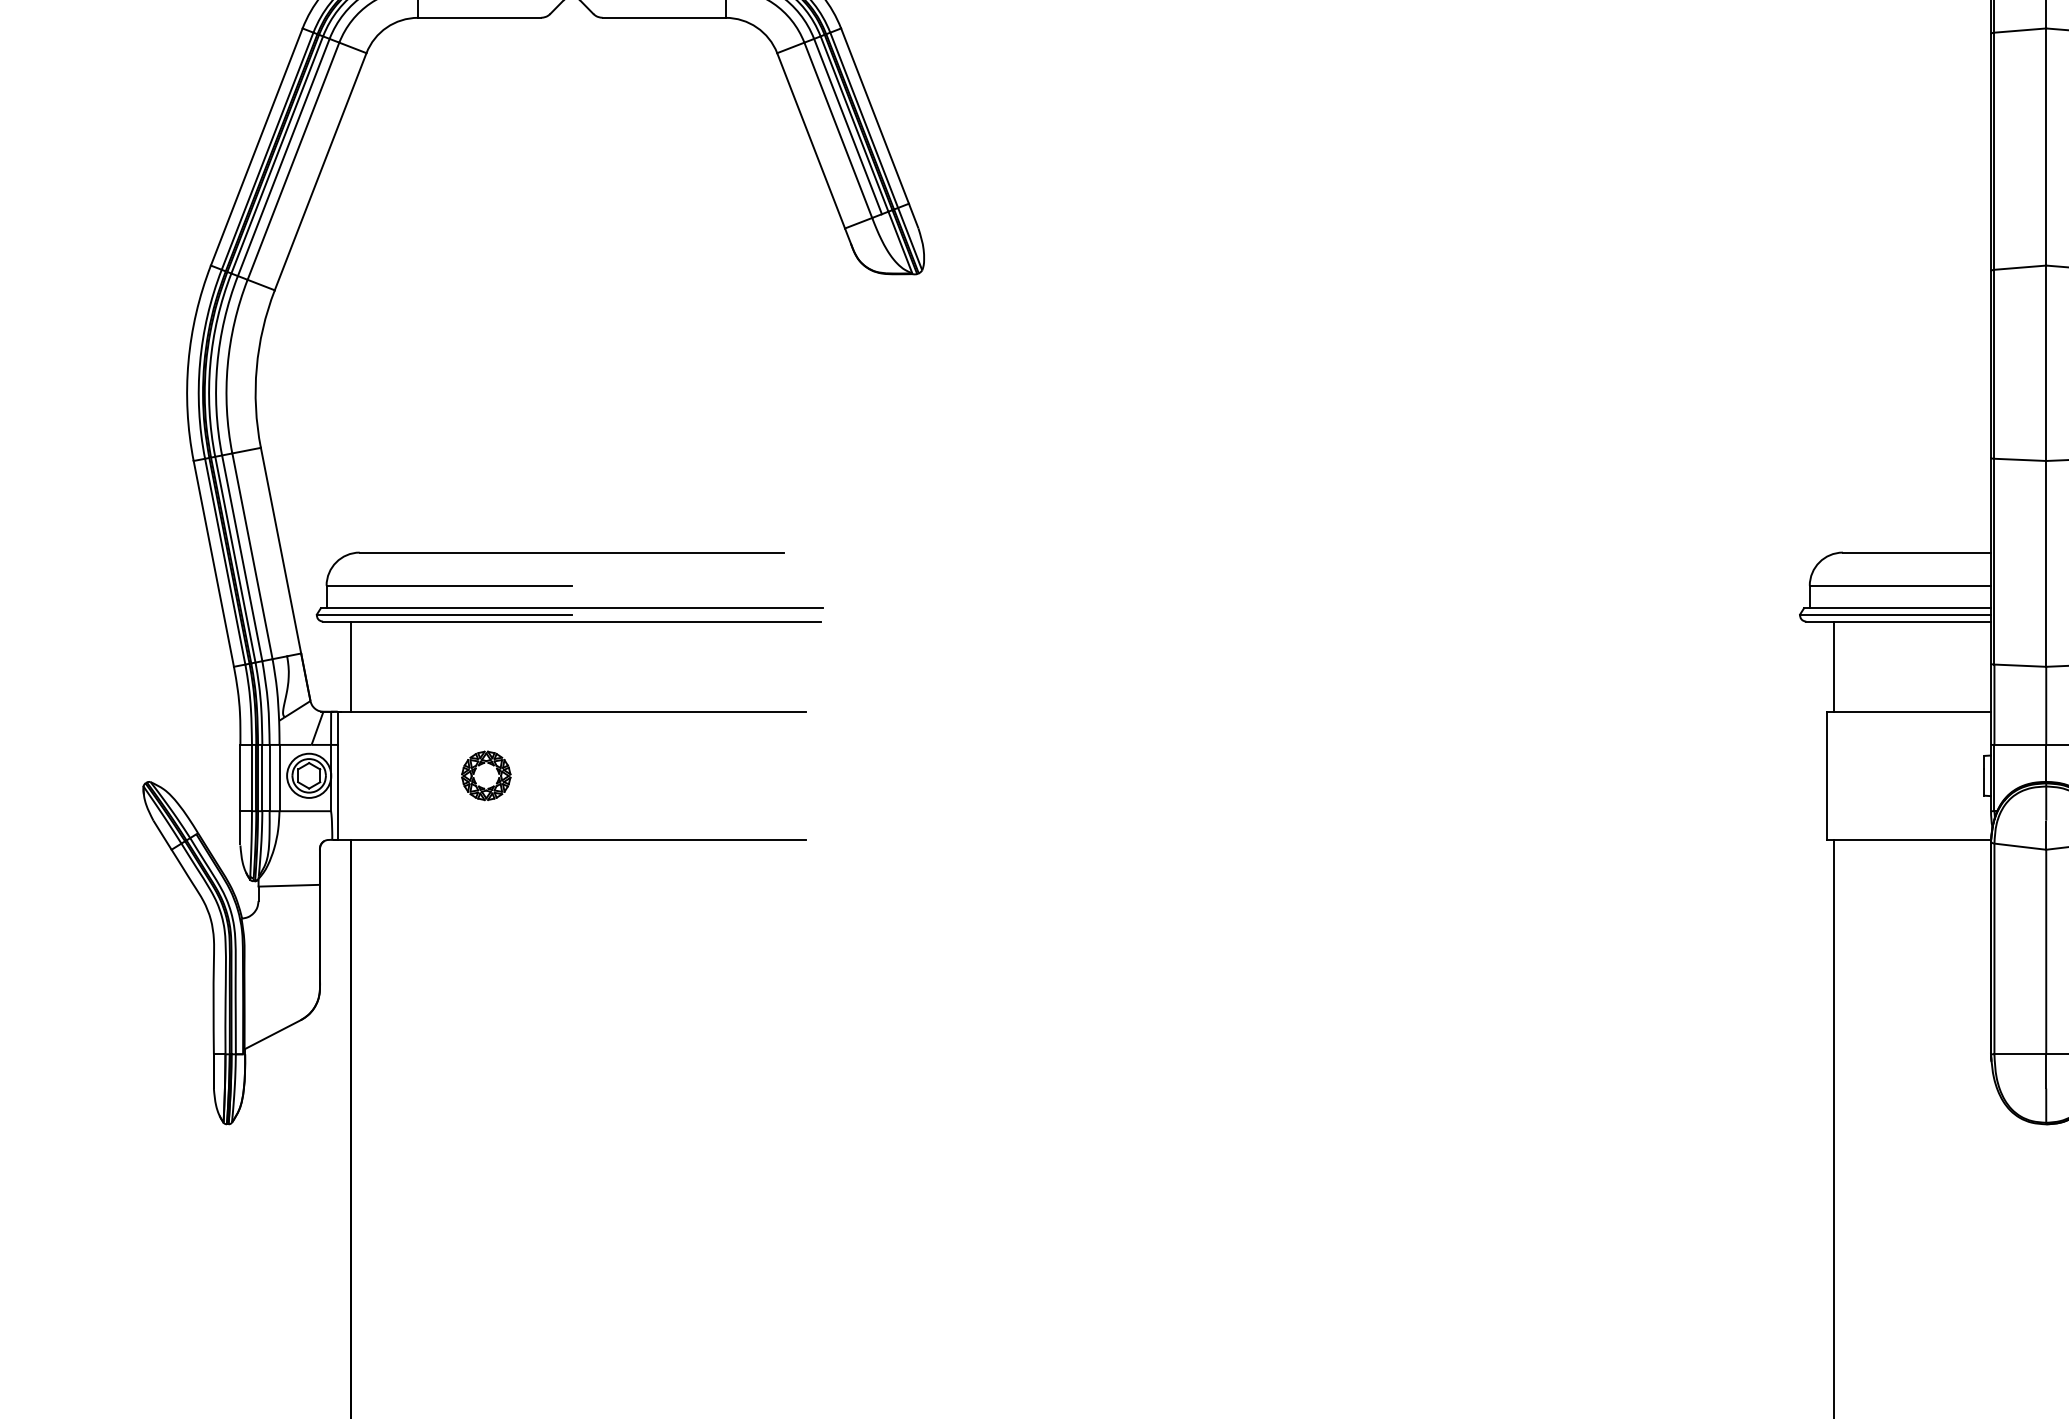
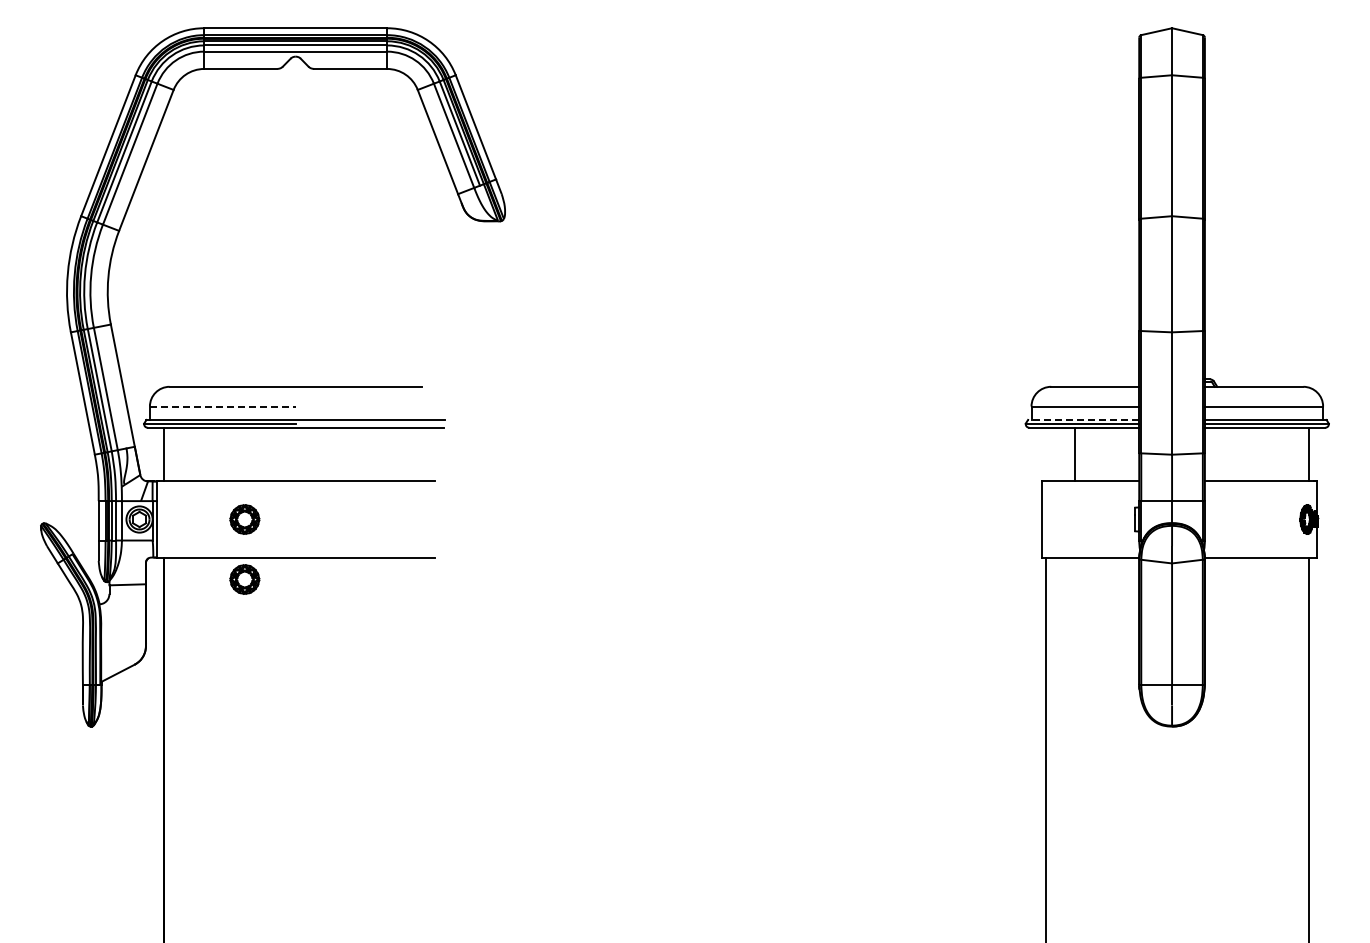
line: (448, 585) -> (222, 406), solid -> dashed
line: (1897, 607) -> (1083, 419), solid -> dashed
line: (1833, 666) -> (1074, 454), moved
part: (485, 876) -> (244, 579), added

